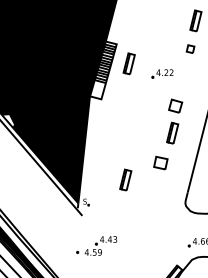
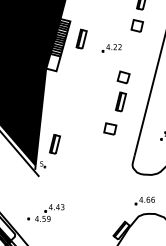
part: (190, 48) -> (137, 25), size x1.67
part: (125, 179) -> (54, 143), moved
part: (96, 245) -> (45, 212), moved

